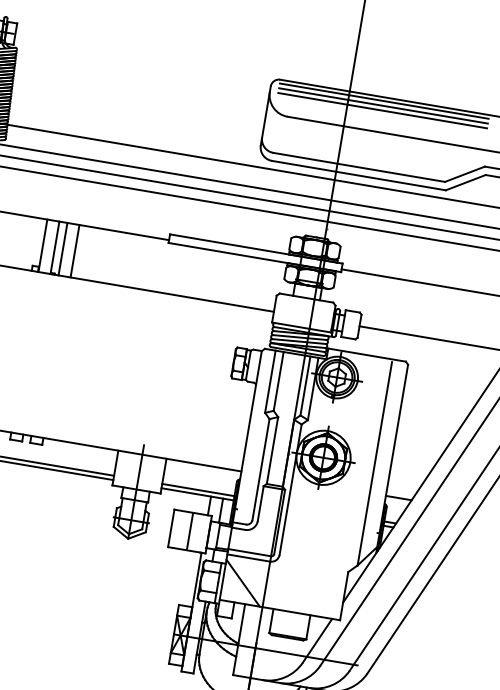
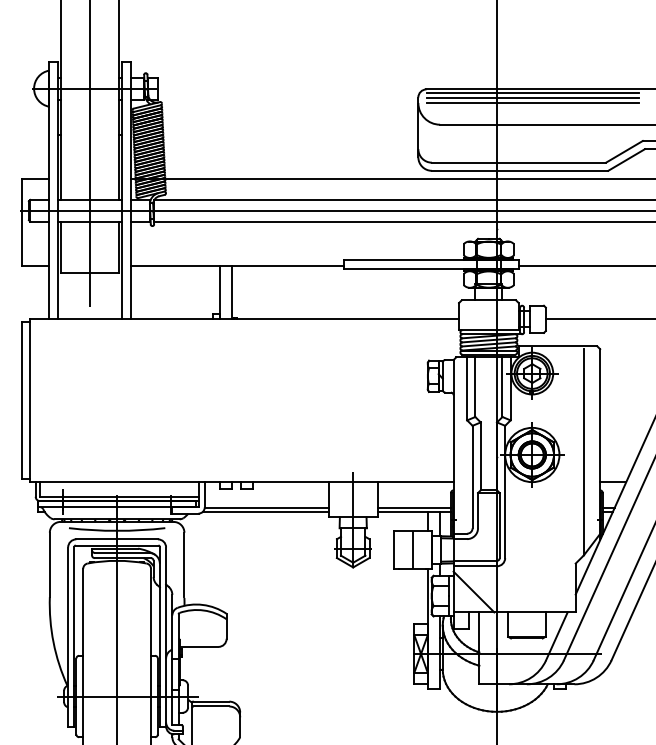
line: (62, 248) -> (240, 292), removed
line: (74, 250) -> (252, 292), removed

